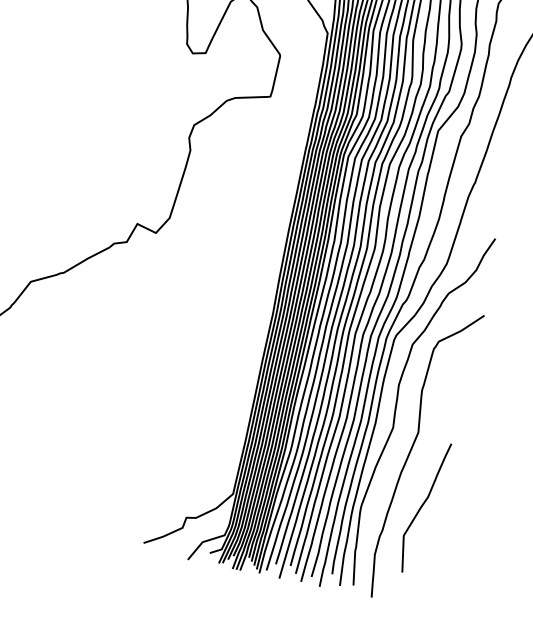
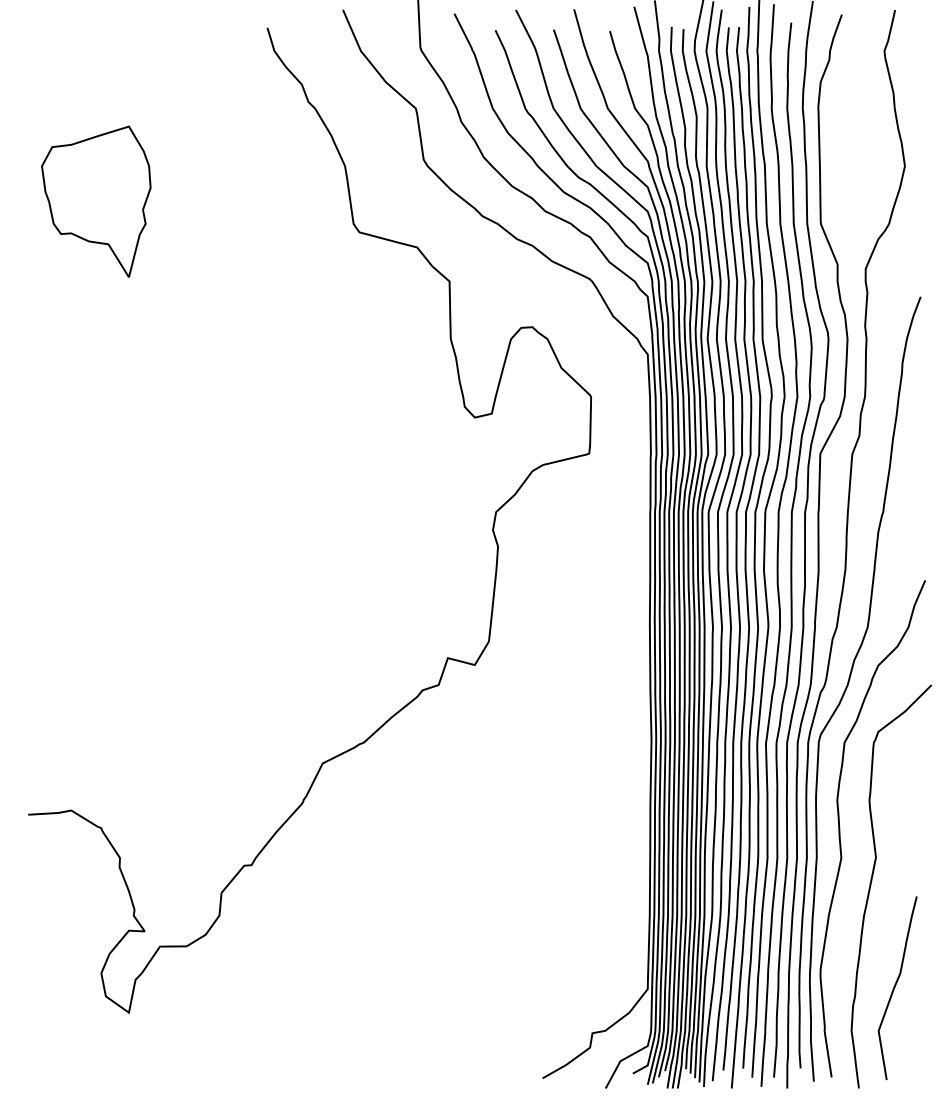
curve: (422, 506) -> (895, 987), moved

